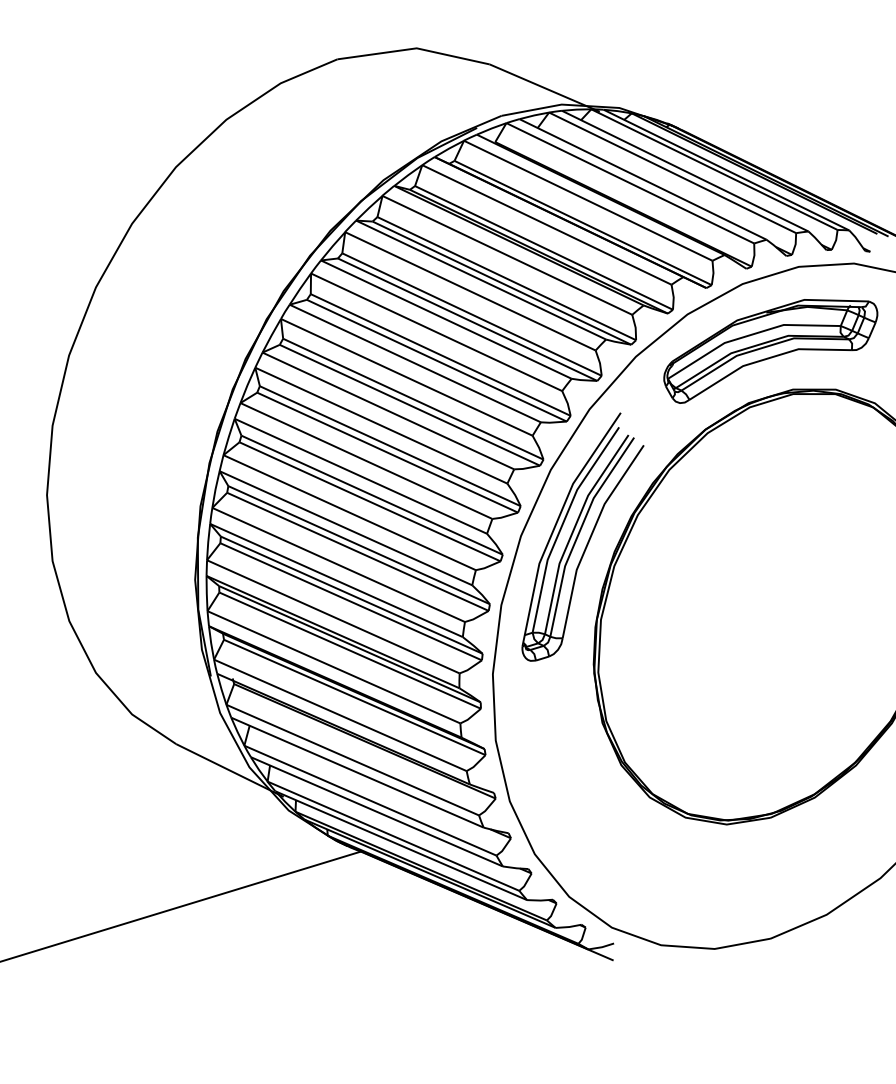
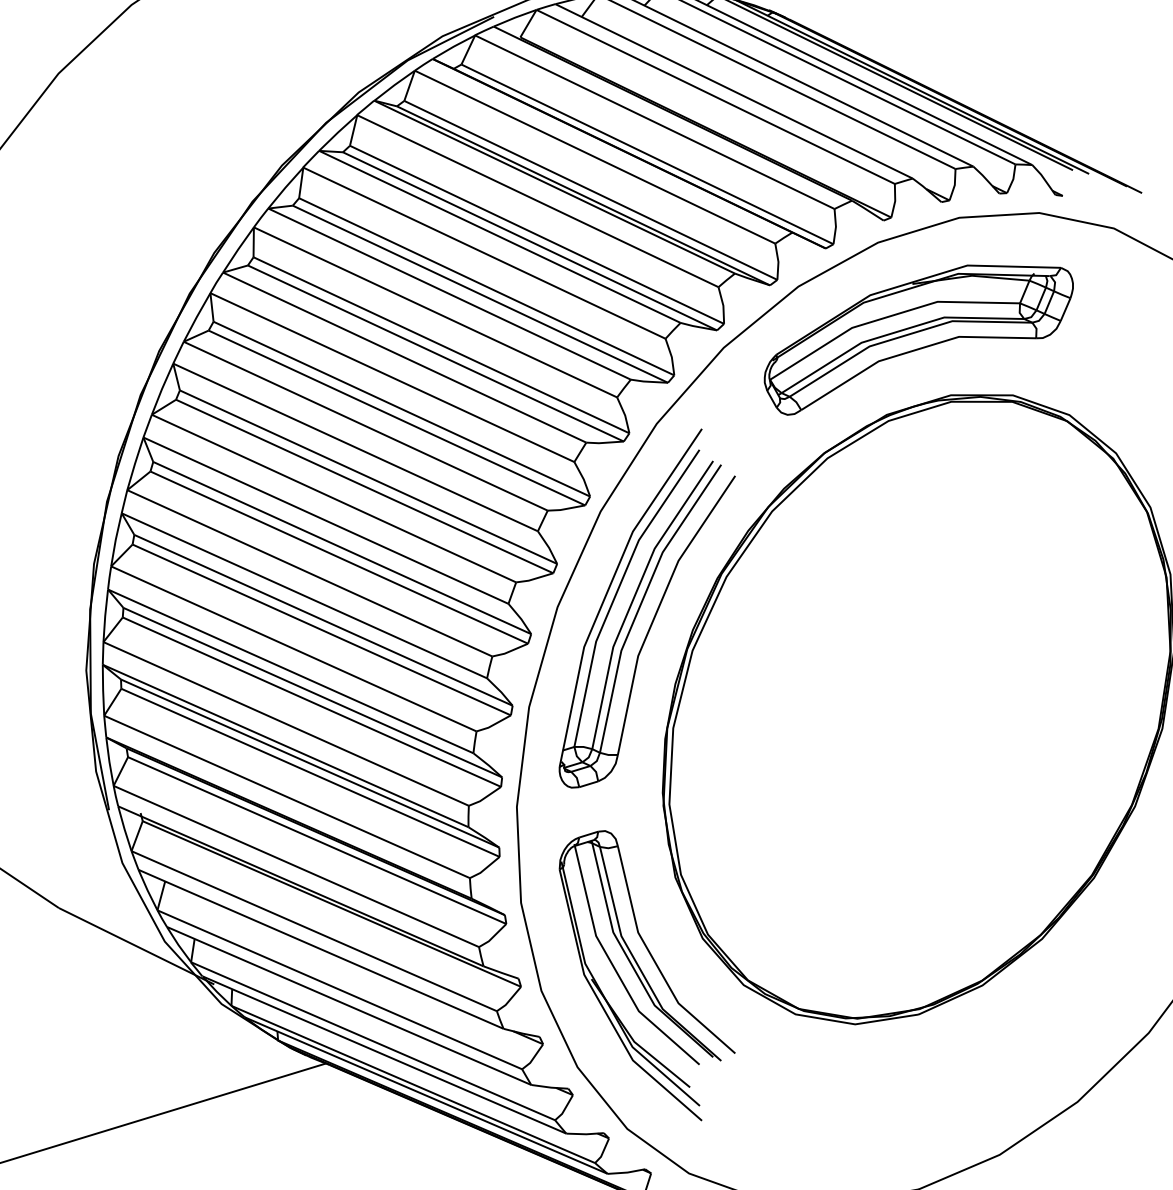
part: (582, 790) -> (646, 975), added

